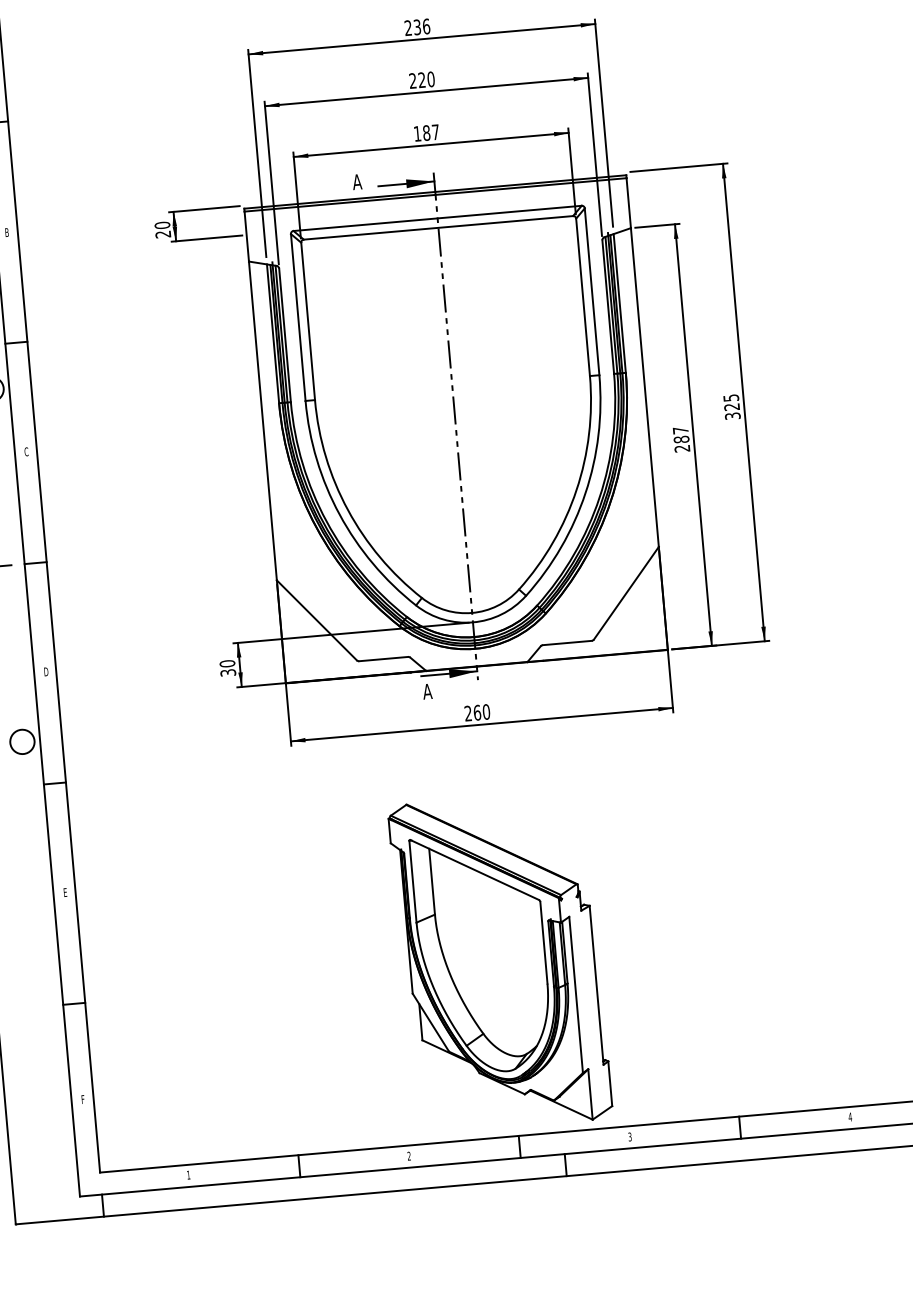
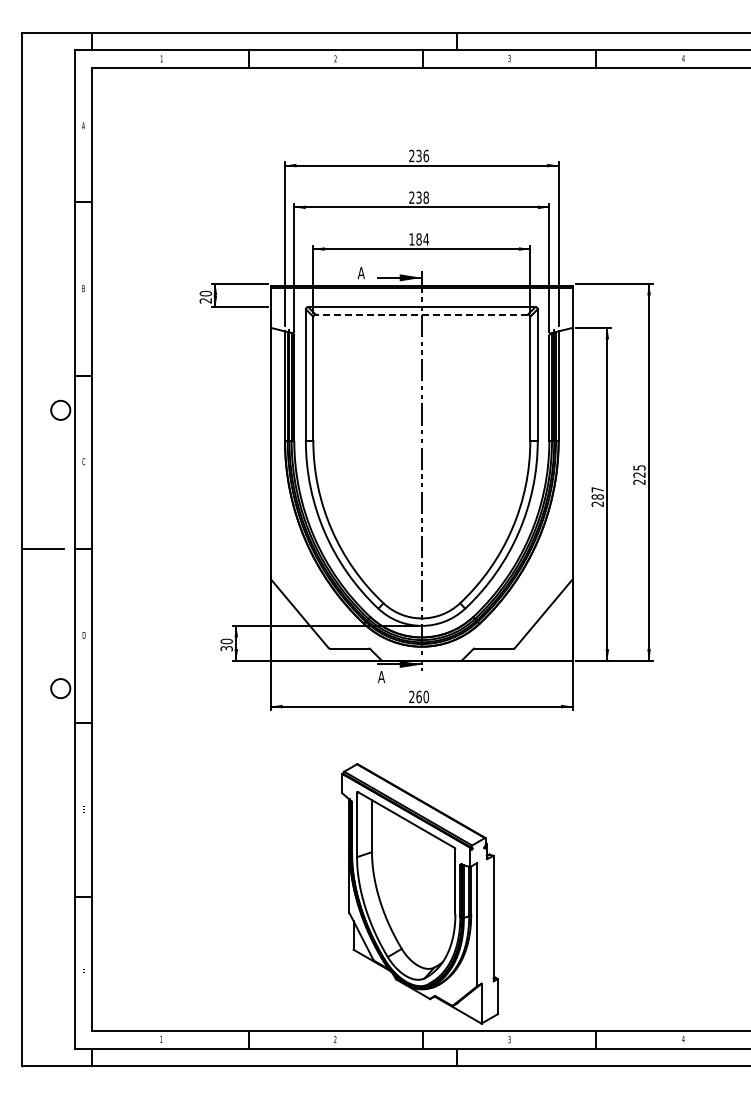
text: (426, 79) -> (422, 197), 220 -> 238
text: (436, 132) -> (426, 239), 187 -> 184
line: (438, 227) -> (421, 314), solid -> dashed
text: (732, 415) -> (639, 481), 325 -> 225

